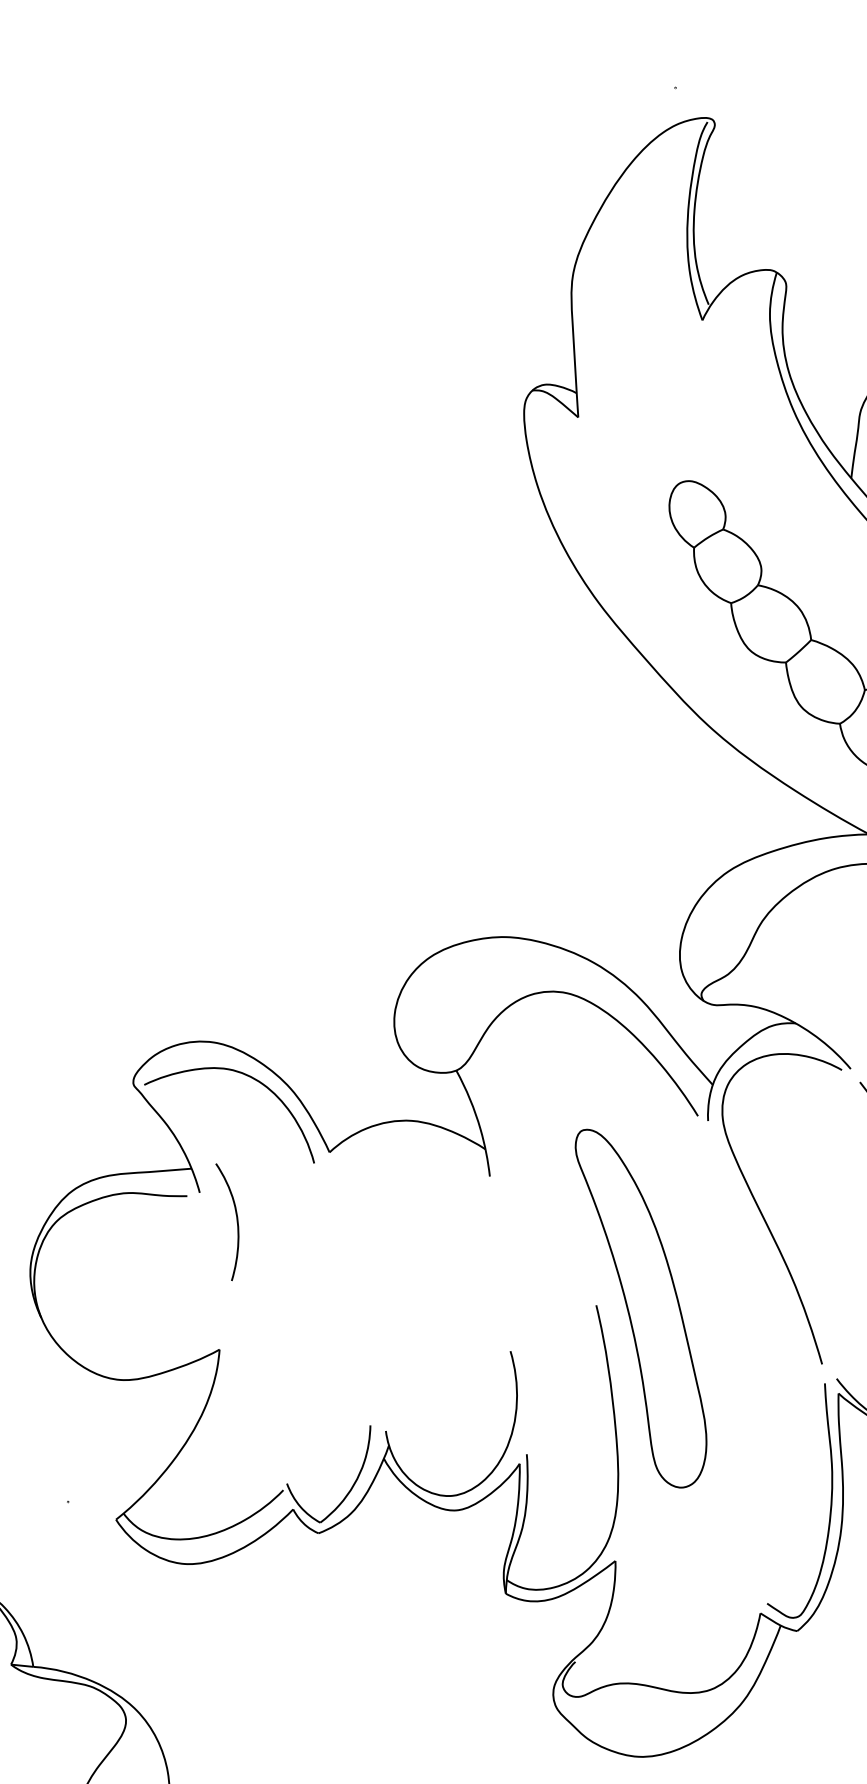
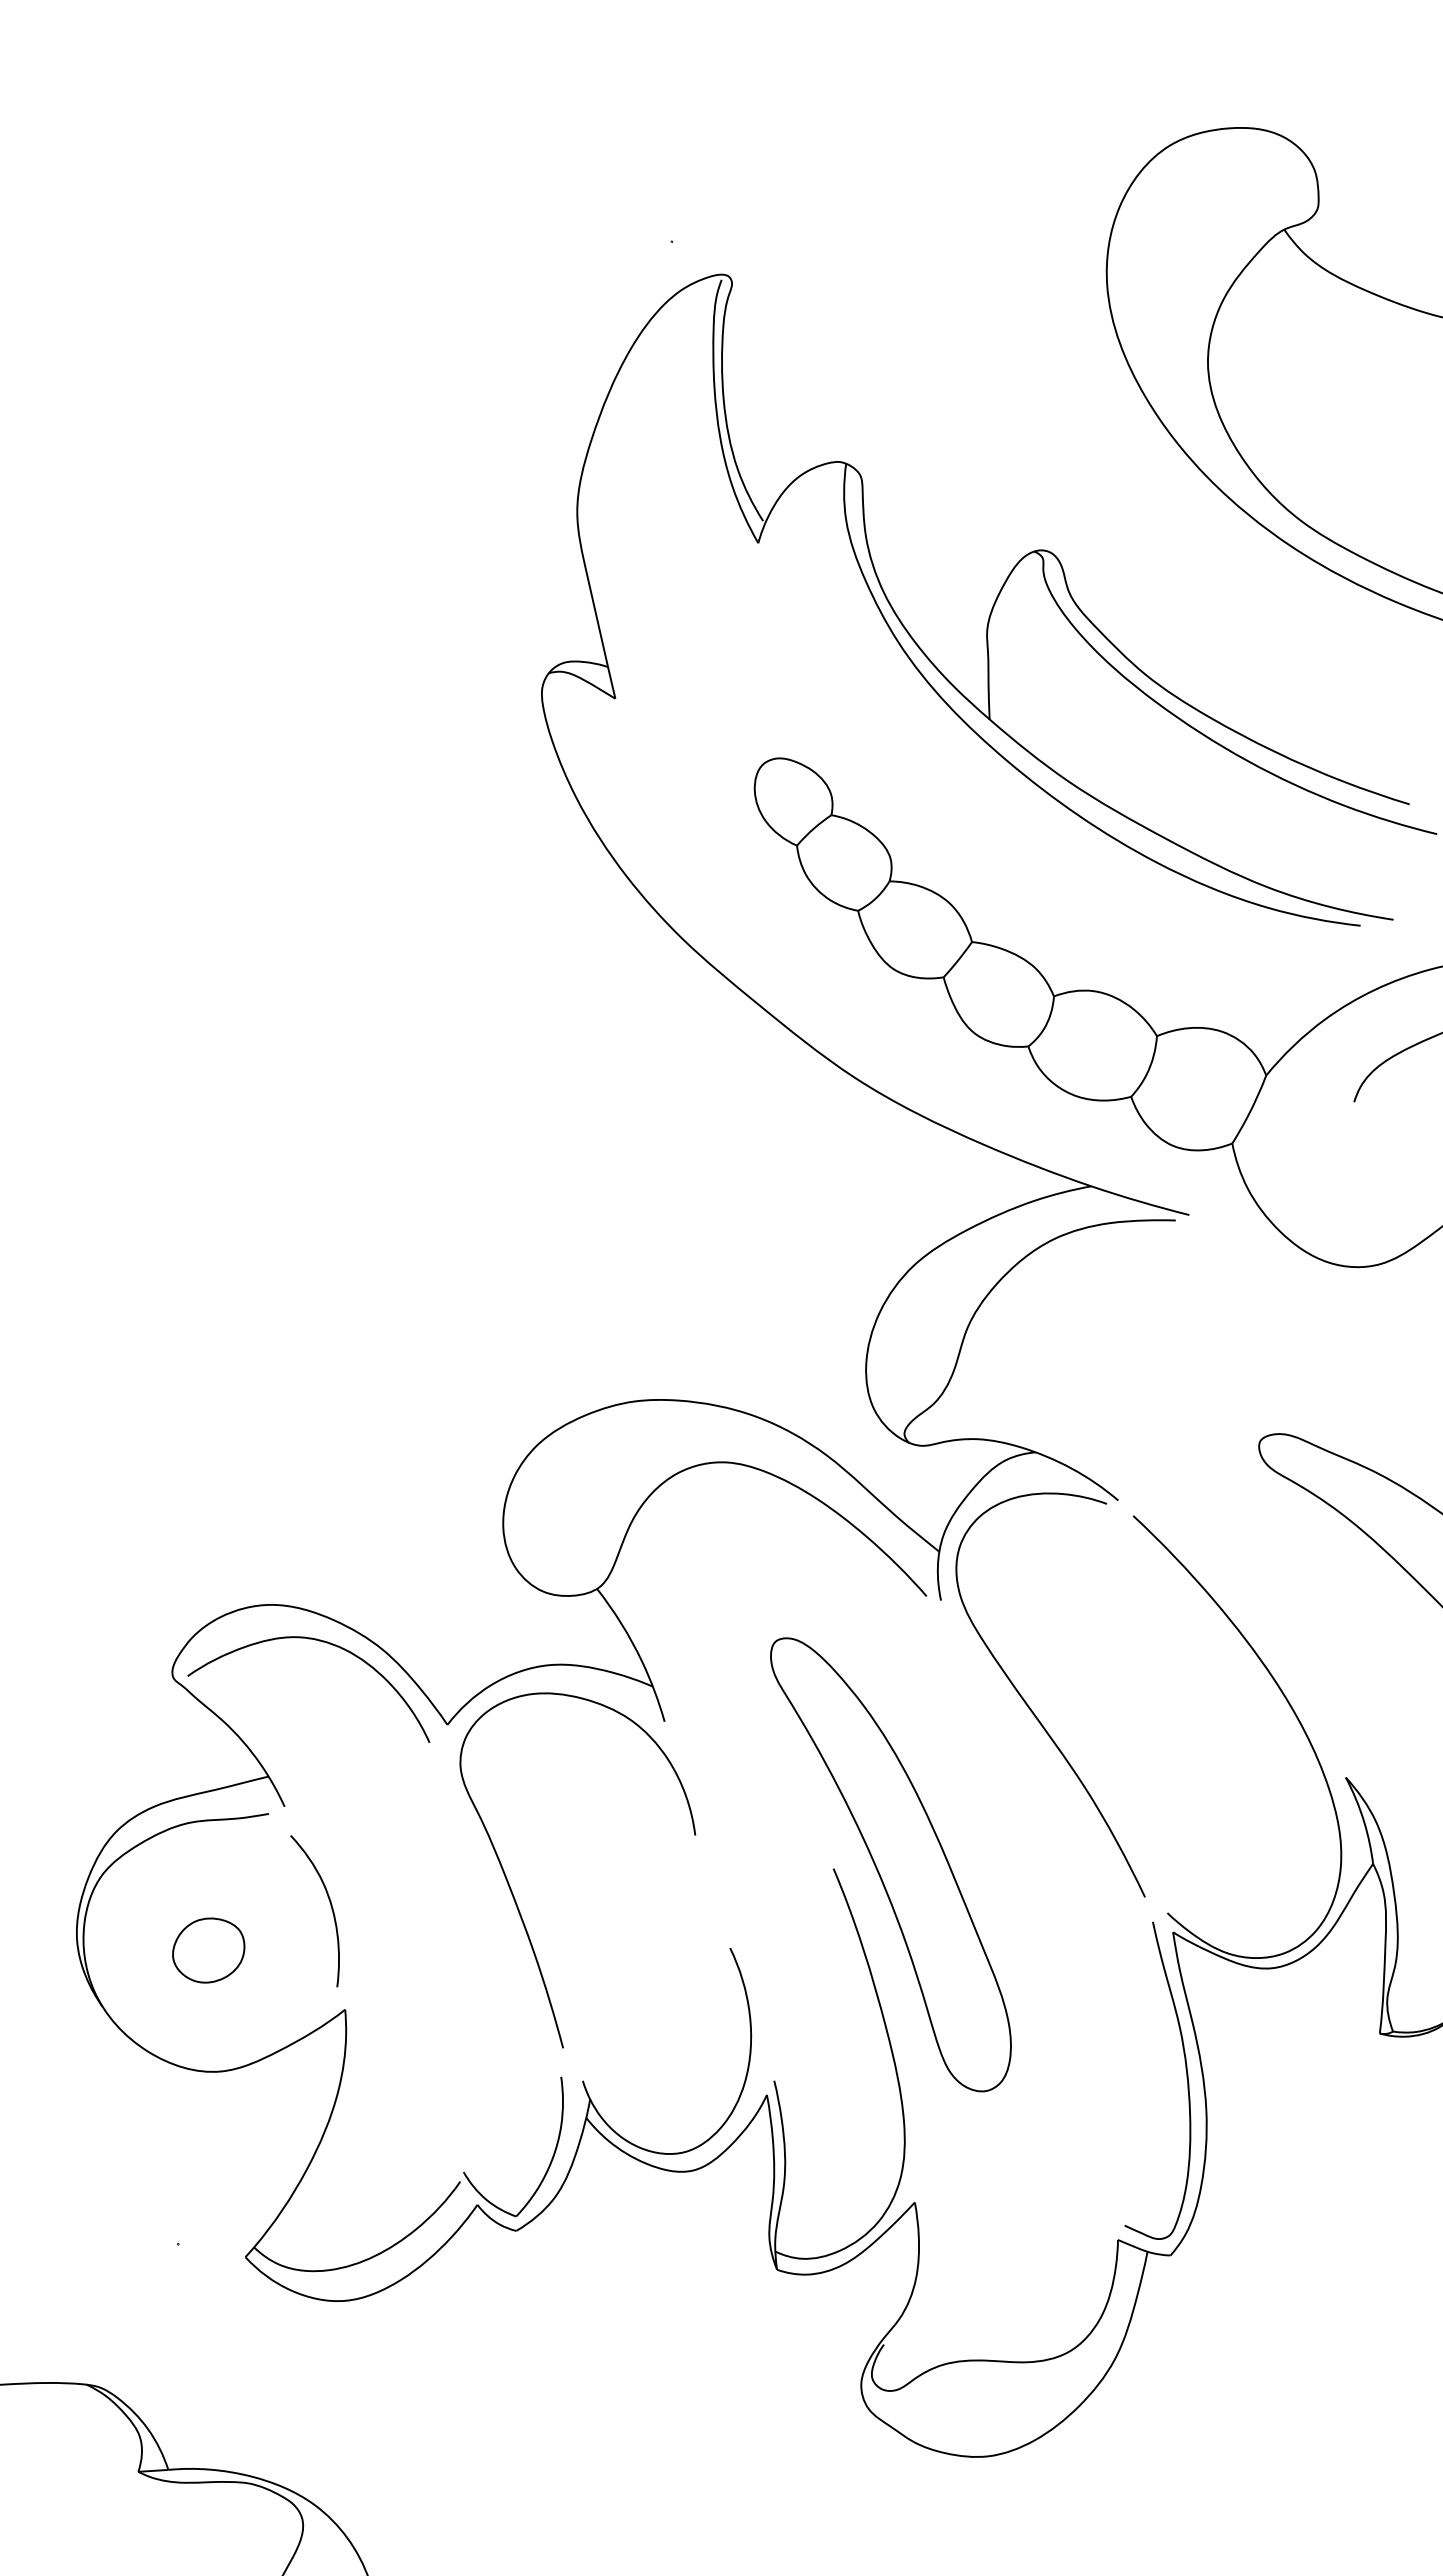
curve: (236, 1220) -> (330, 1906), moved
curve: (357, 1284) -> (513, 1893), added
part: (126, 1289) -> (208, 1950), added

